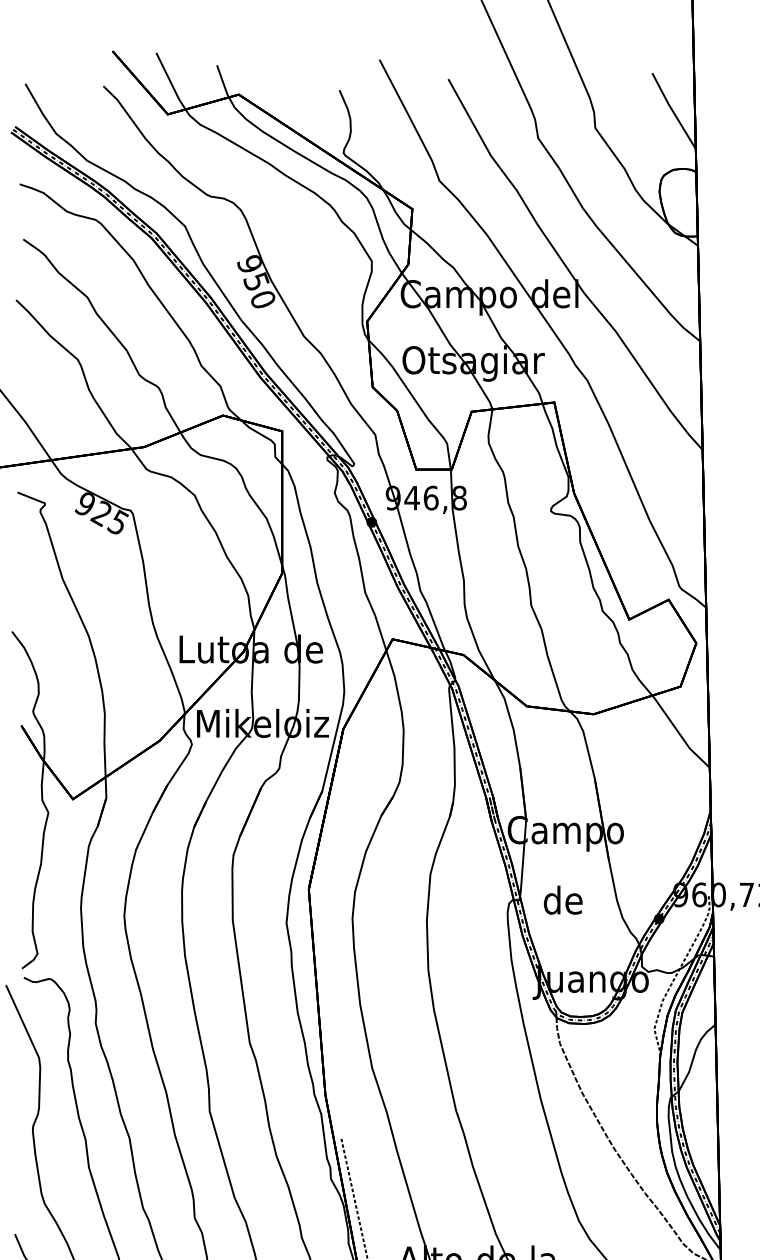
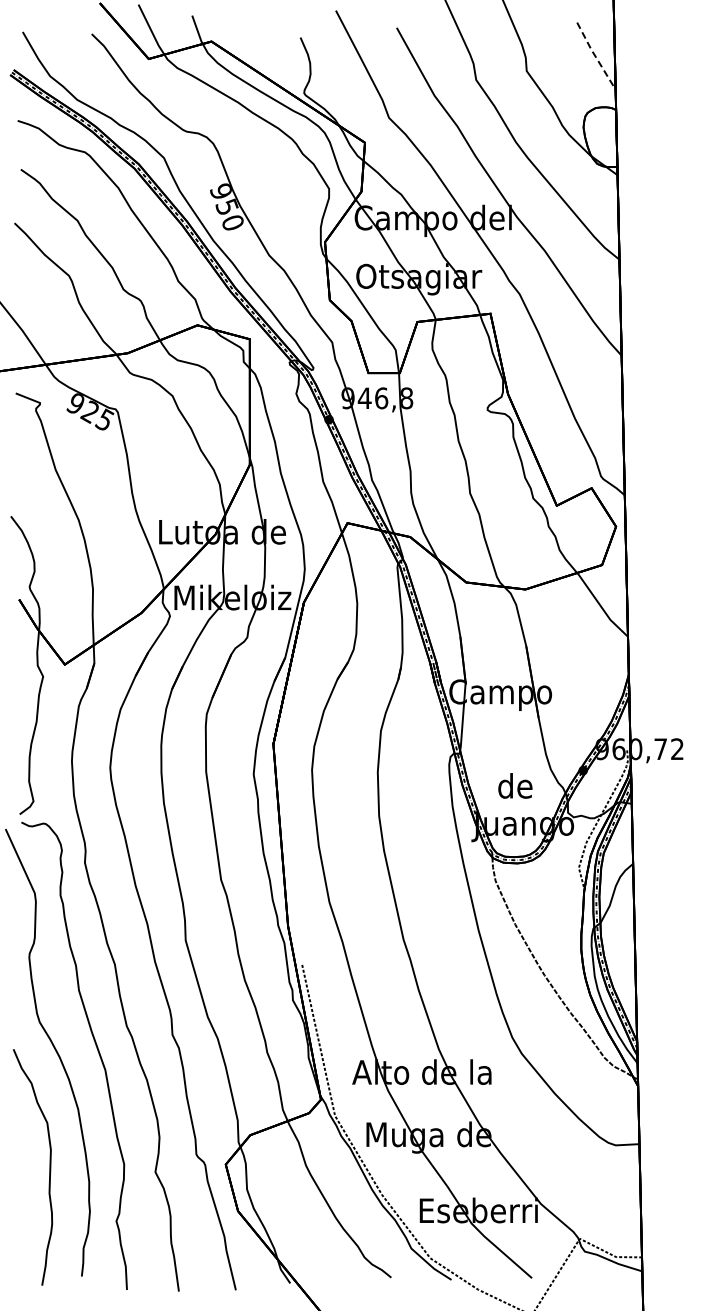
line: (673, 111) -> (595, 56), solid -> dashed
text: (563, 899) -> (515, 785), moved

